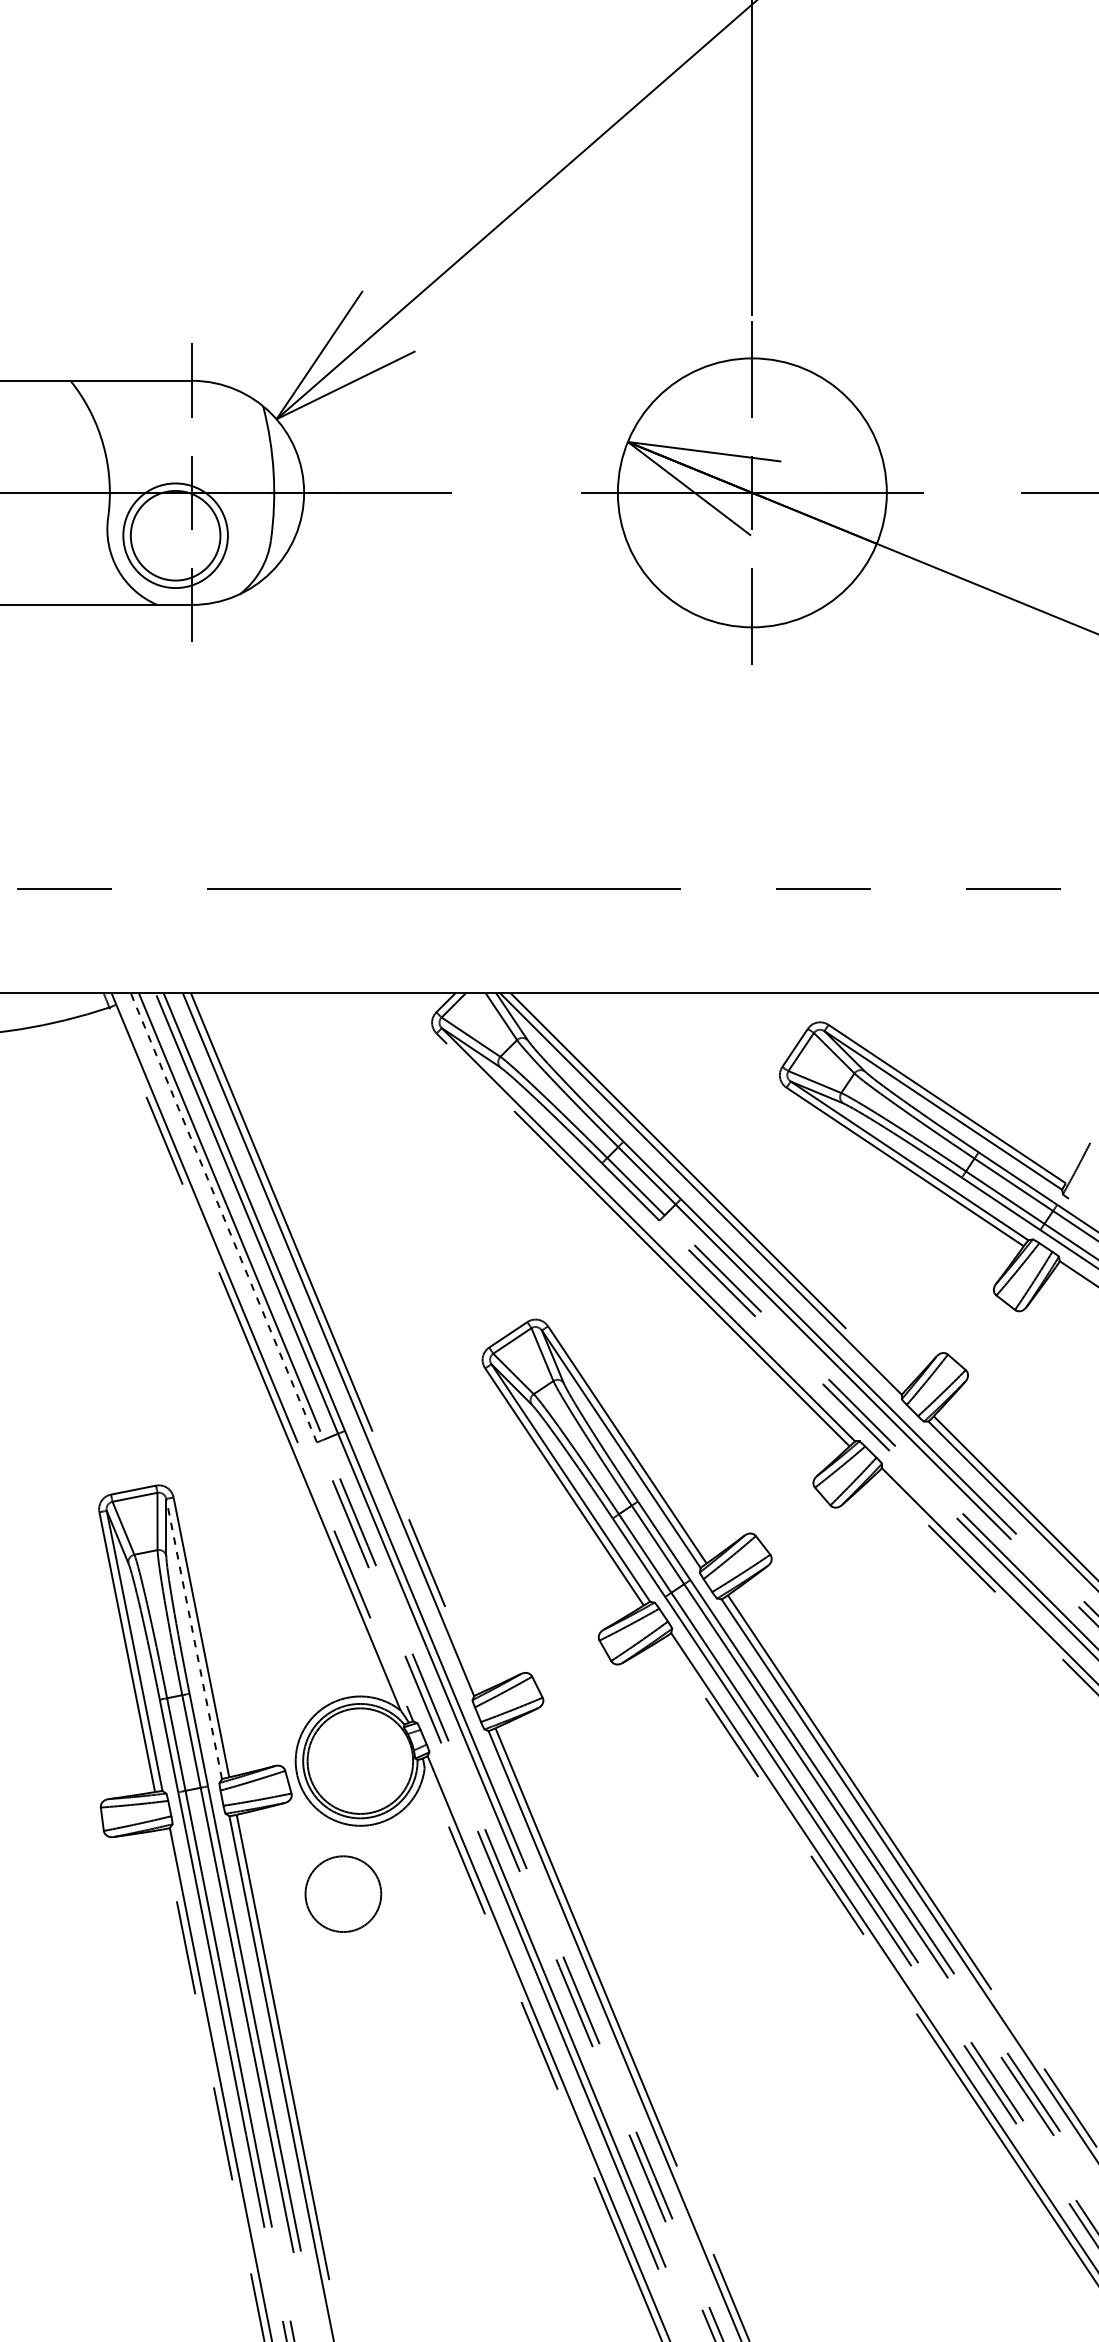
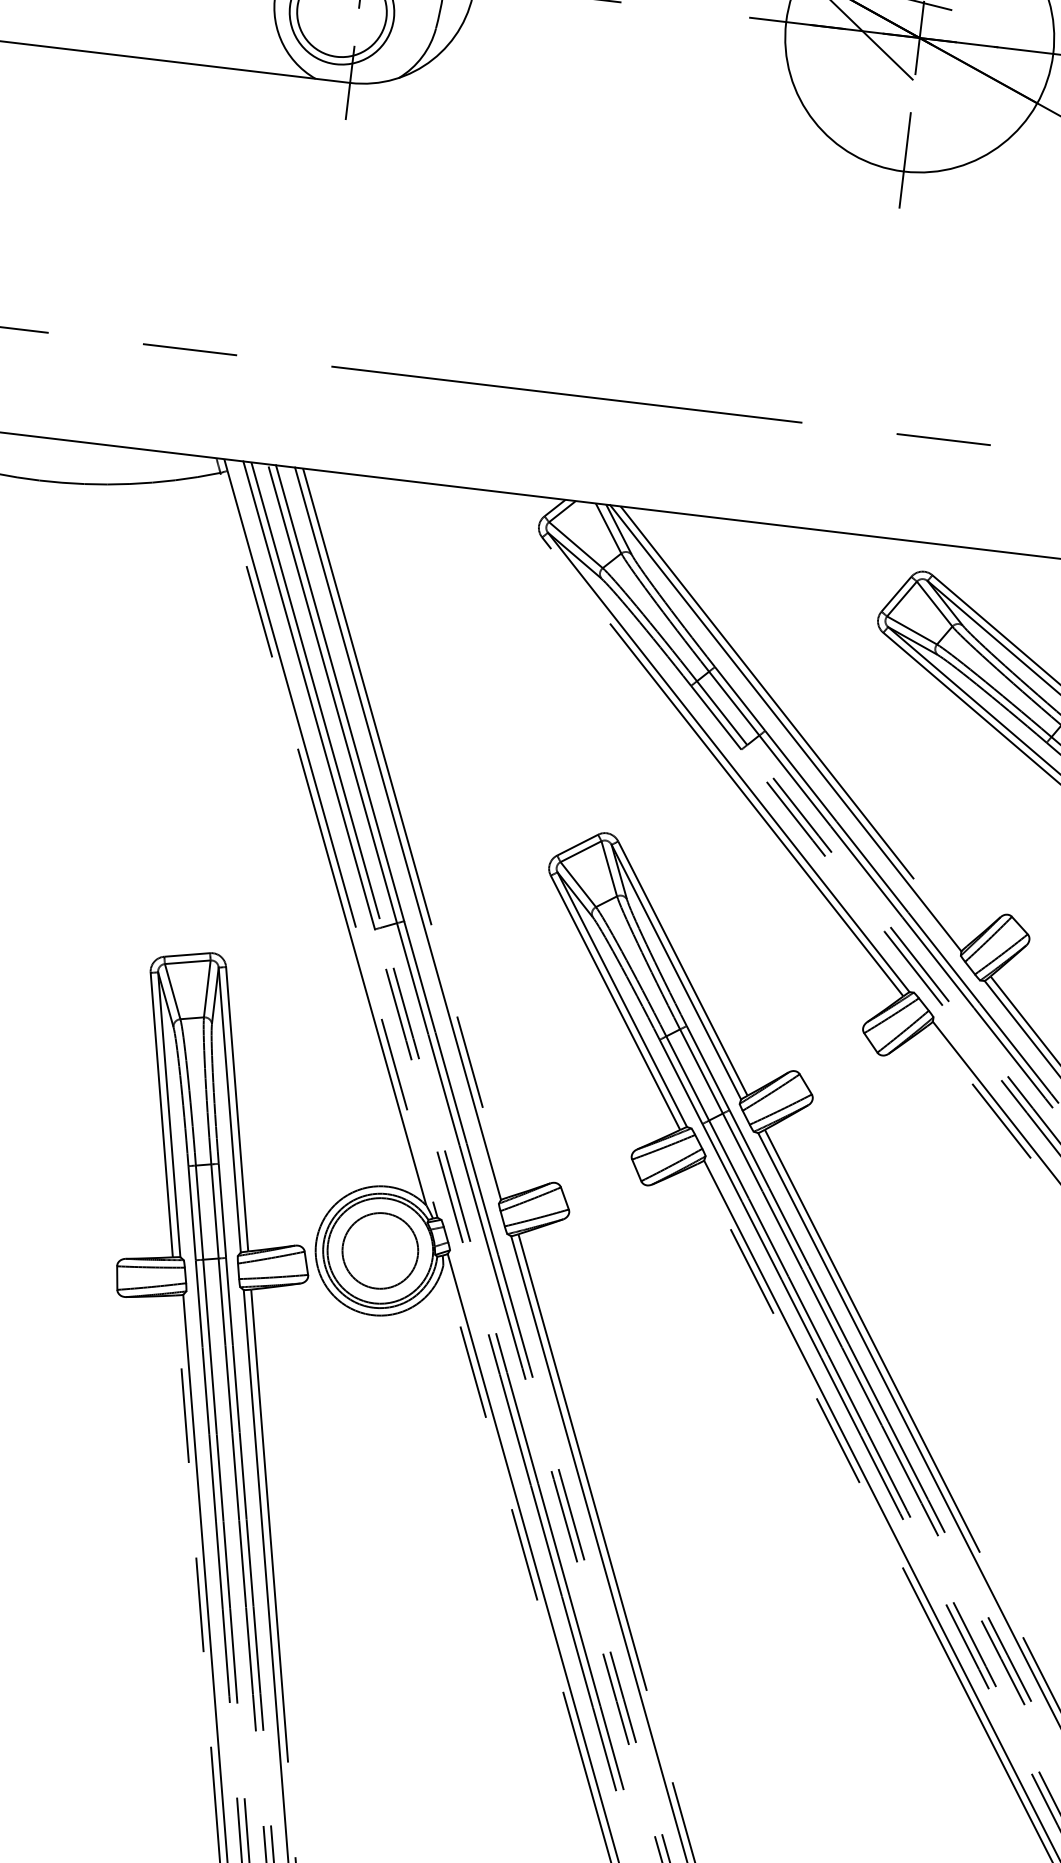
line: (223, 1217) -> (308, 694), dashed -> solid
line: (194, 1639) -> (230, 1110), dashed -> solid
circle: (343, 1893) -> (380, 1250), moved

